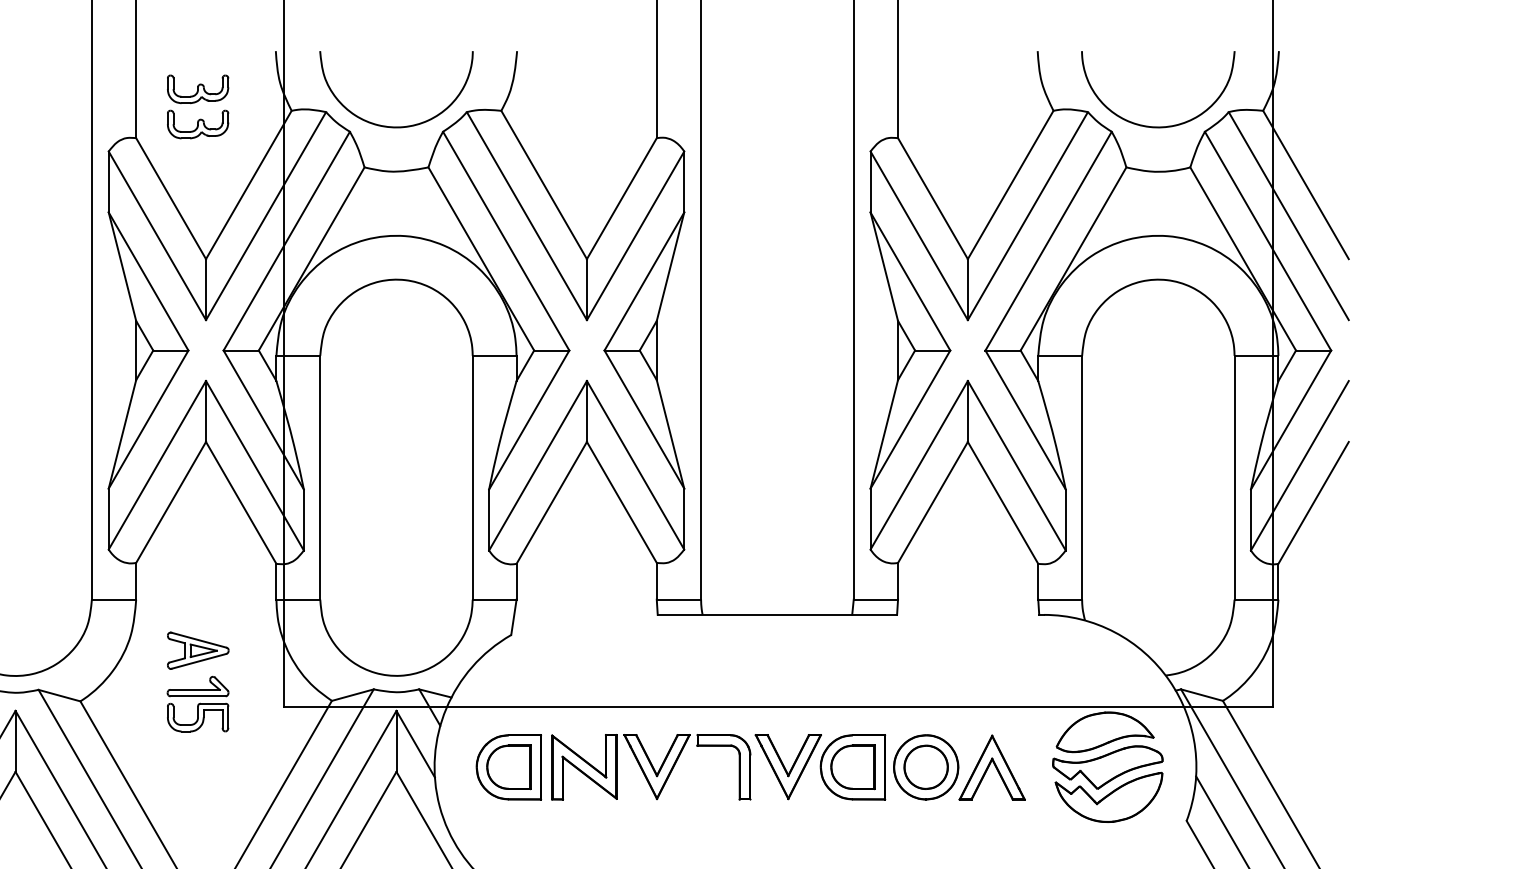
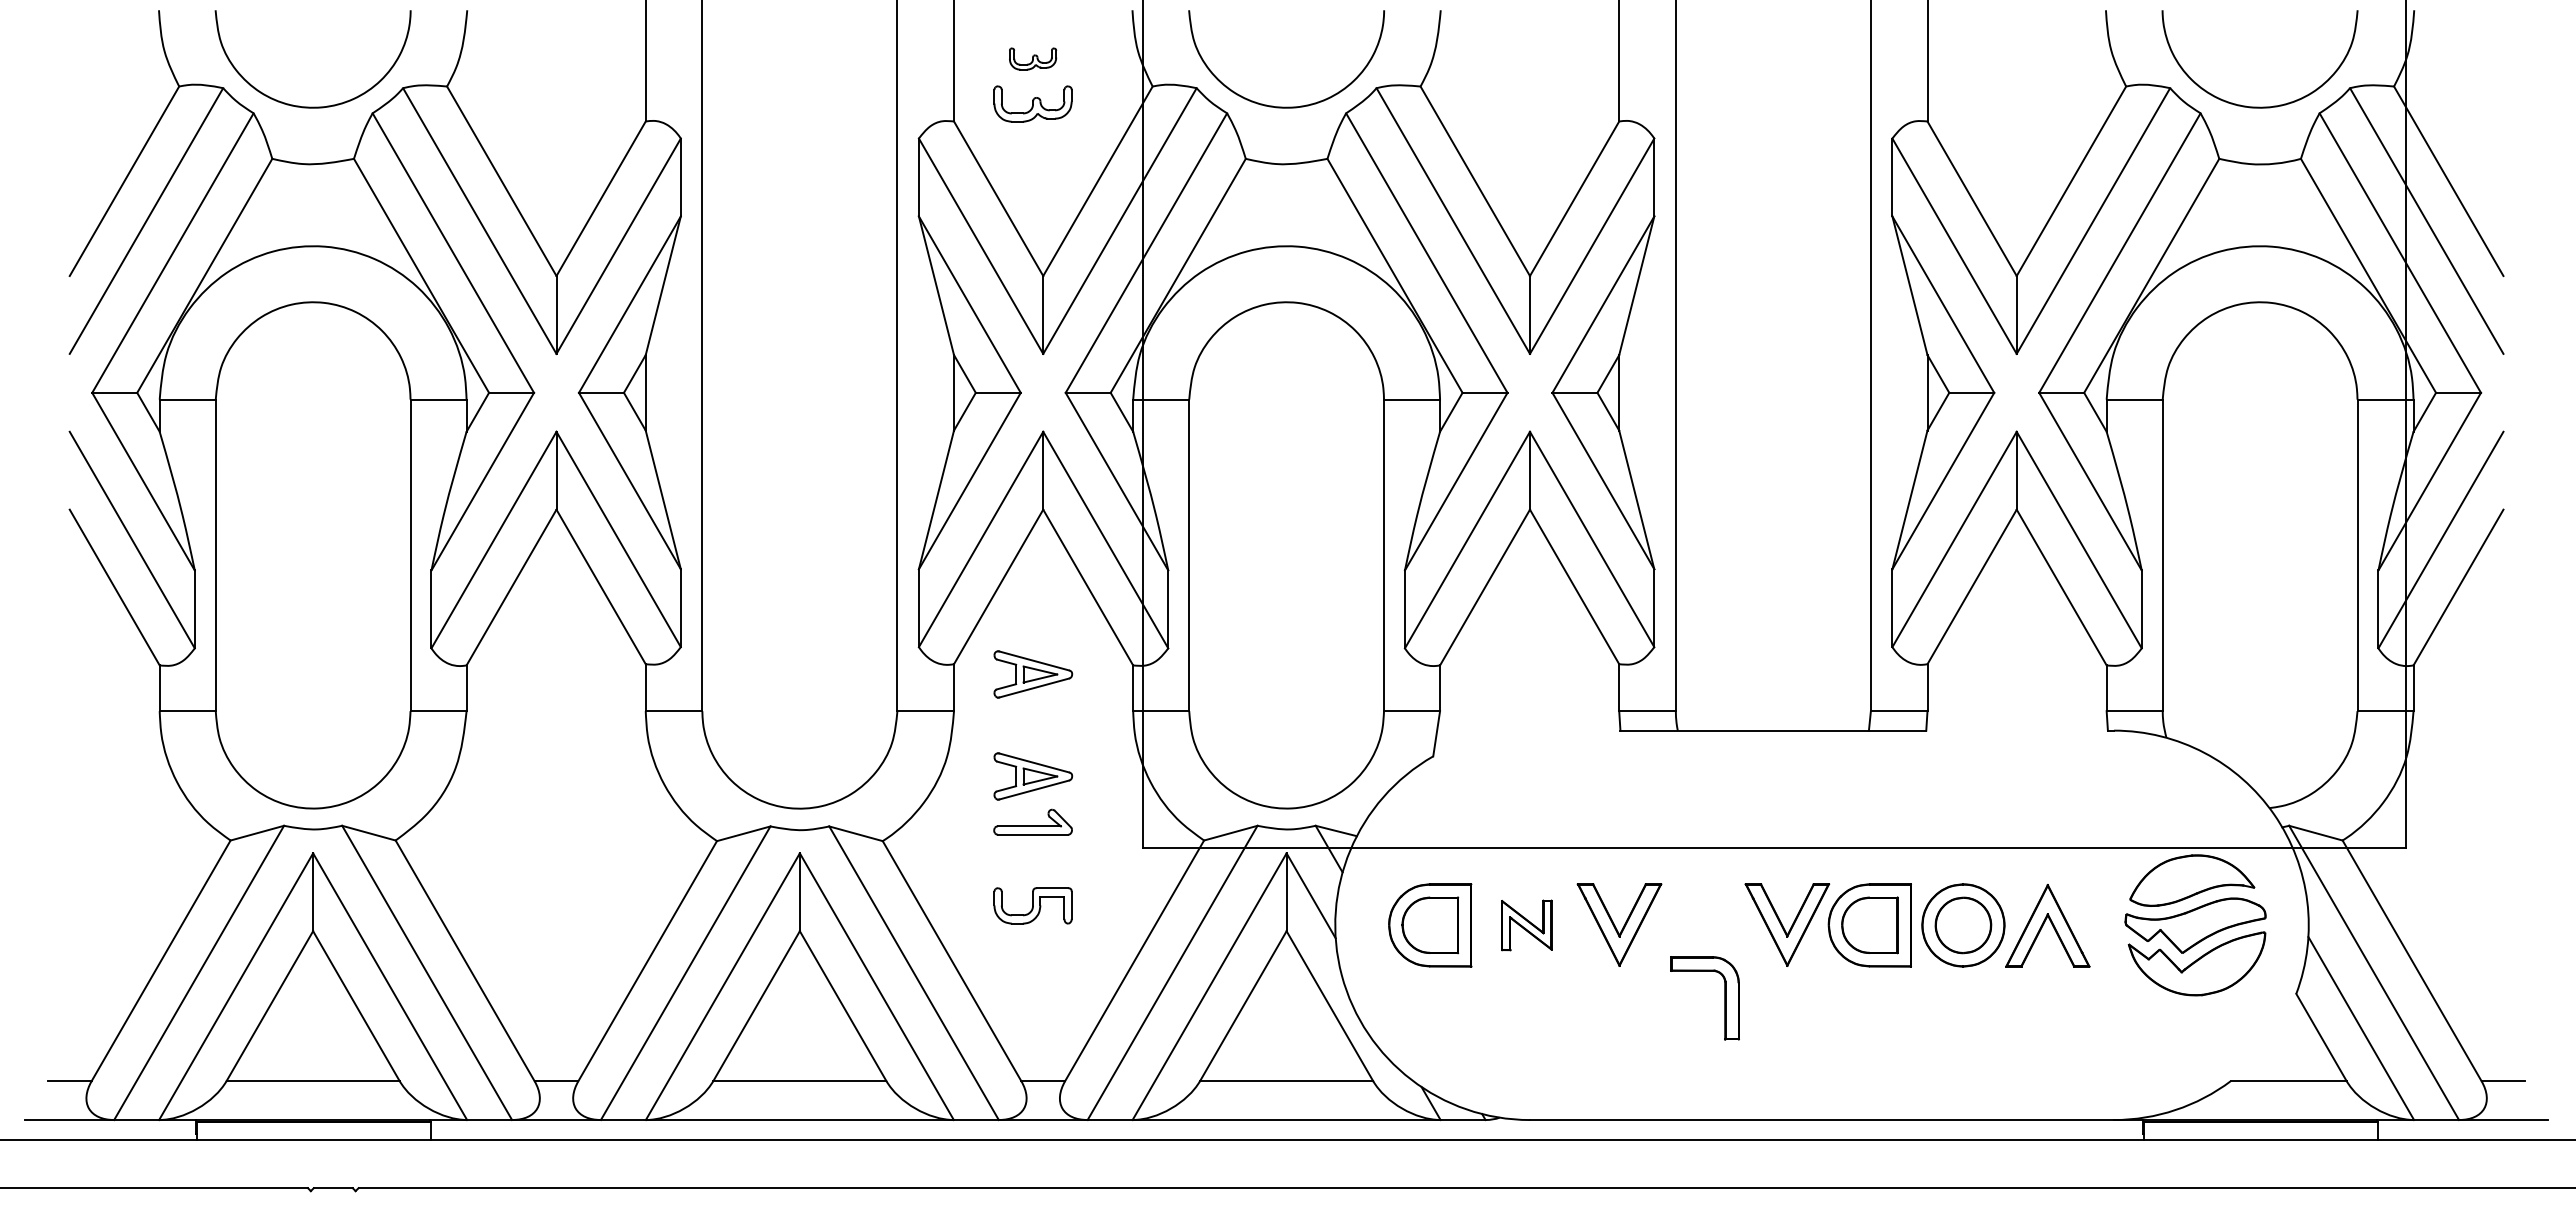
part: (197, 88) -> (1032, 58), size x0.6
part: (198, 570) -> (1033, 674), added
part: (197, 717) -> (1032, 905), moved
part: (584, 767) -> (1526, 925), size x0.6
part: (739, 767) -> (1724, 998), moved

